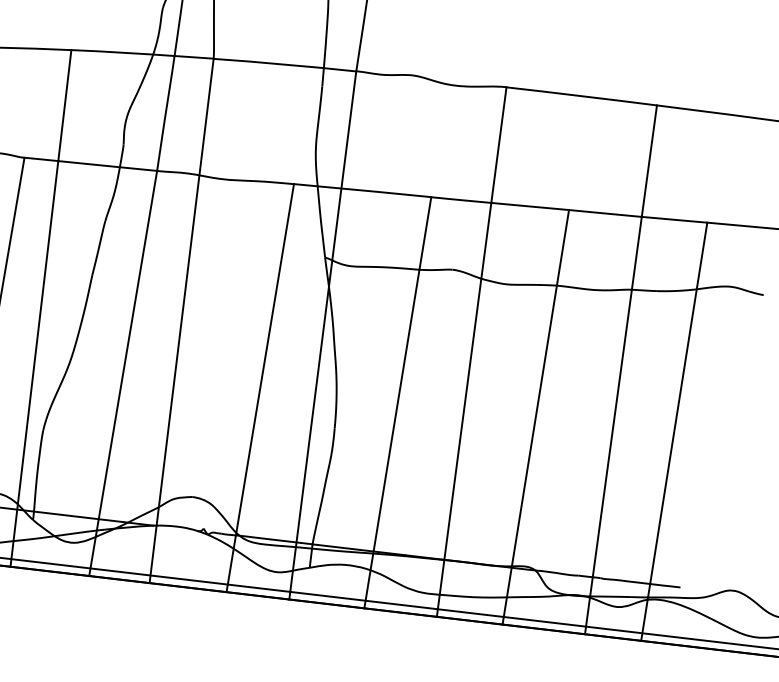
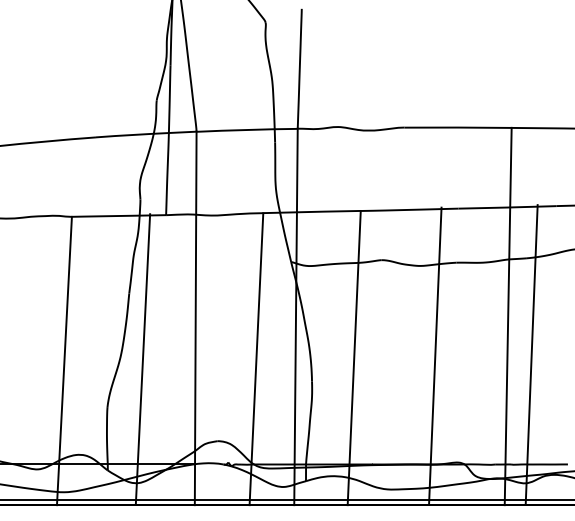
line: (40, 308) -> (95, 321), removed
line: (471, 352) -> (401, 316), removed
line: (122, 373) -> (142, 359), moved
line: (536, 416) -> (435, 355), moved
line: (673, 431) -> (531, 354), moved

